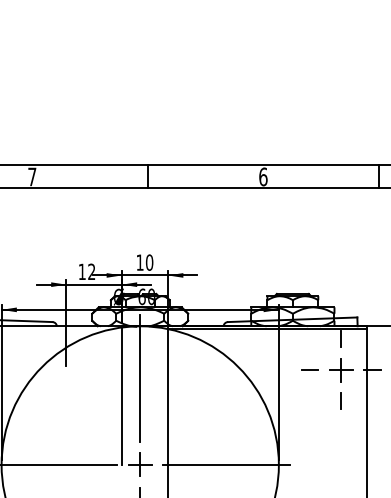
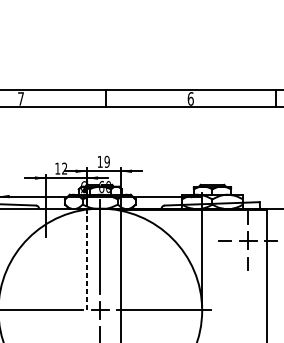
text: (149, 262) -> (107, 161), 10 -> 19
line: (121, 395) -> (86, 259), solid -> dashed

